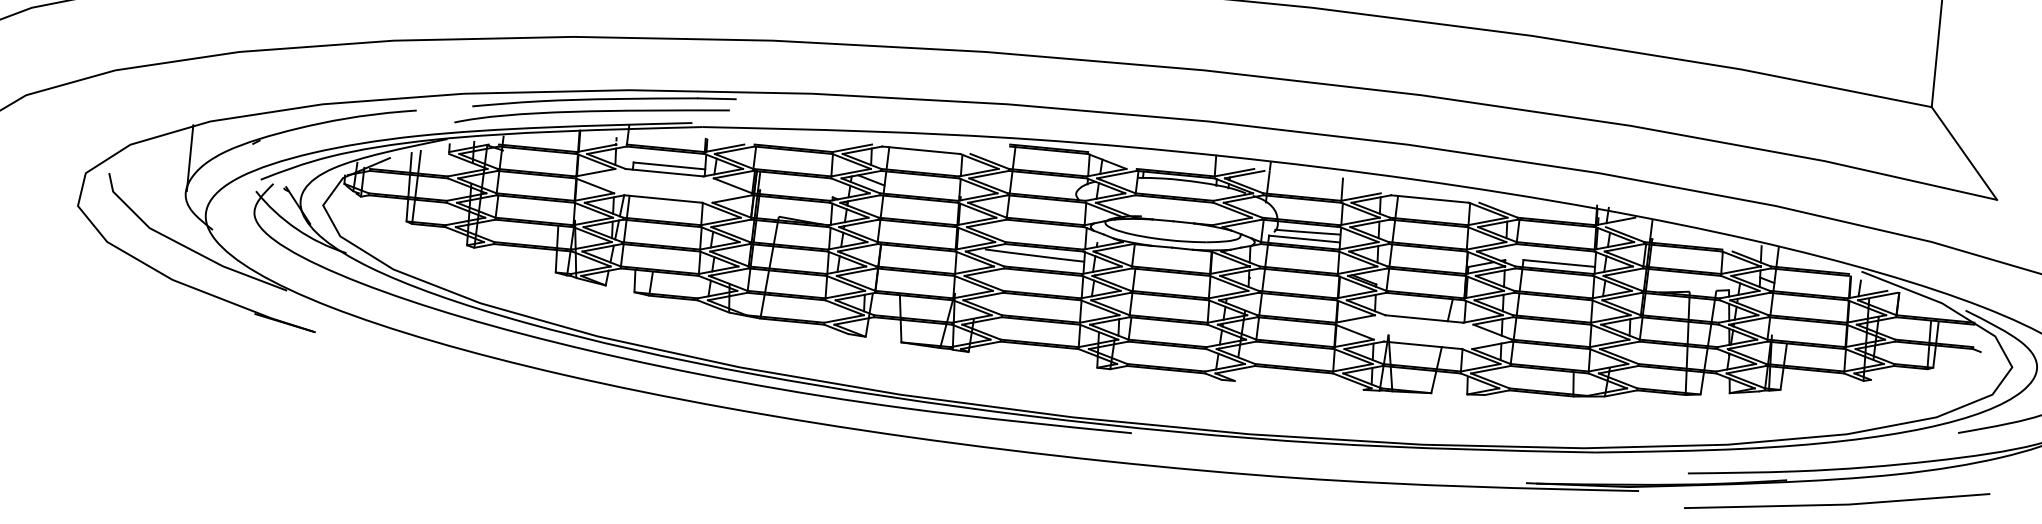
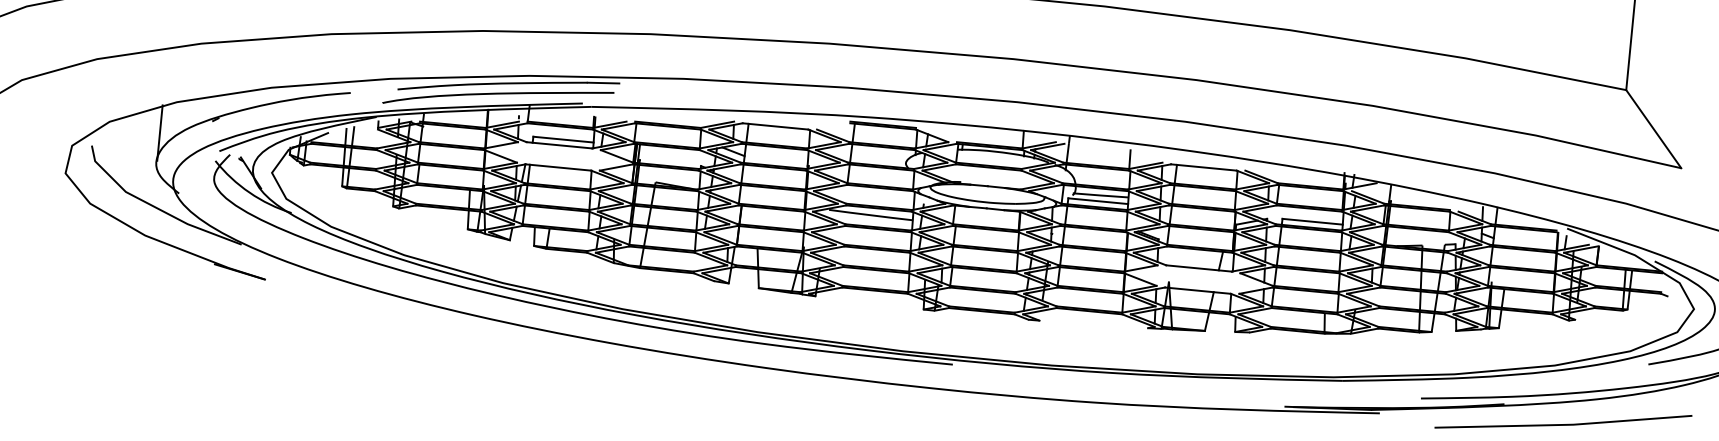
line: (1837, 503) -> (1563, 423), moved

